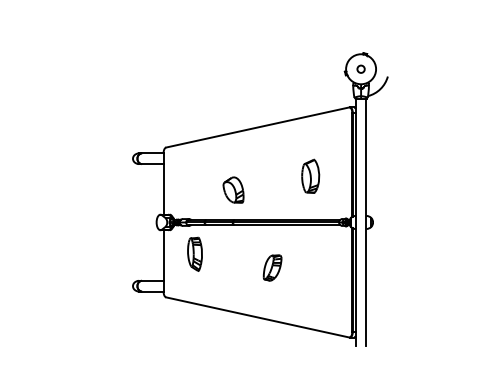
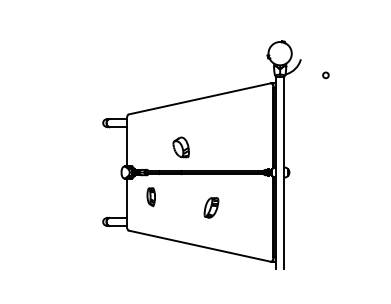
circle: (360, 68) -> (325, 74), moved
part: (310, 175) -> (240, 136), removed
part: (194, 253) -> (150, 196), size x0.7

